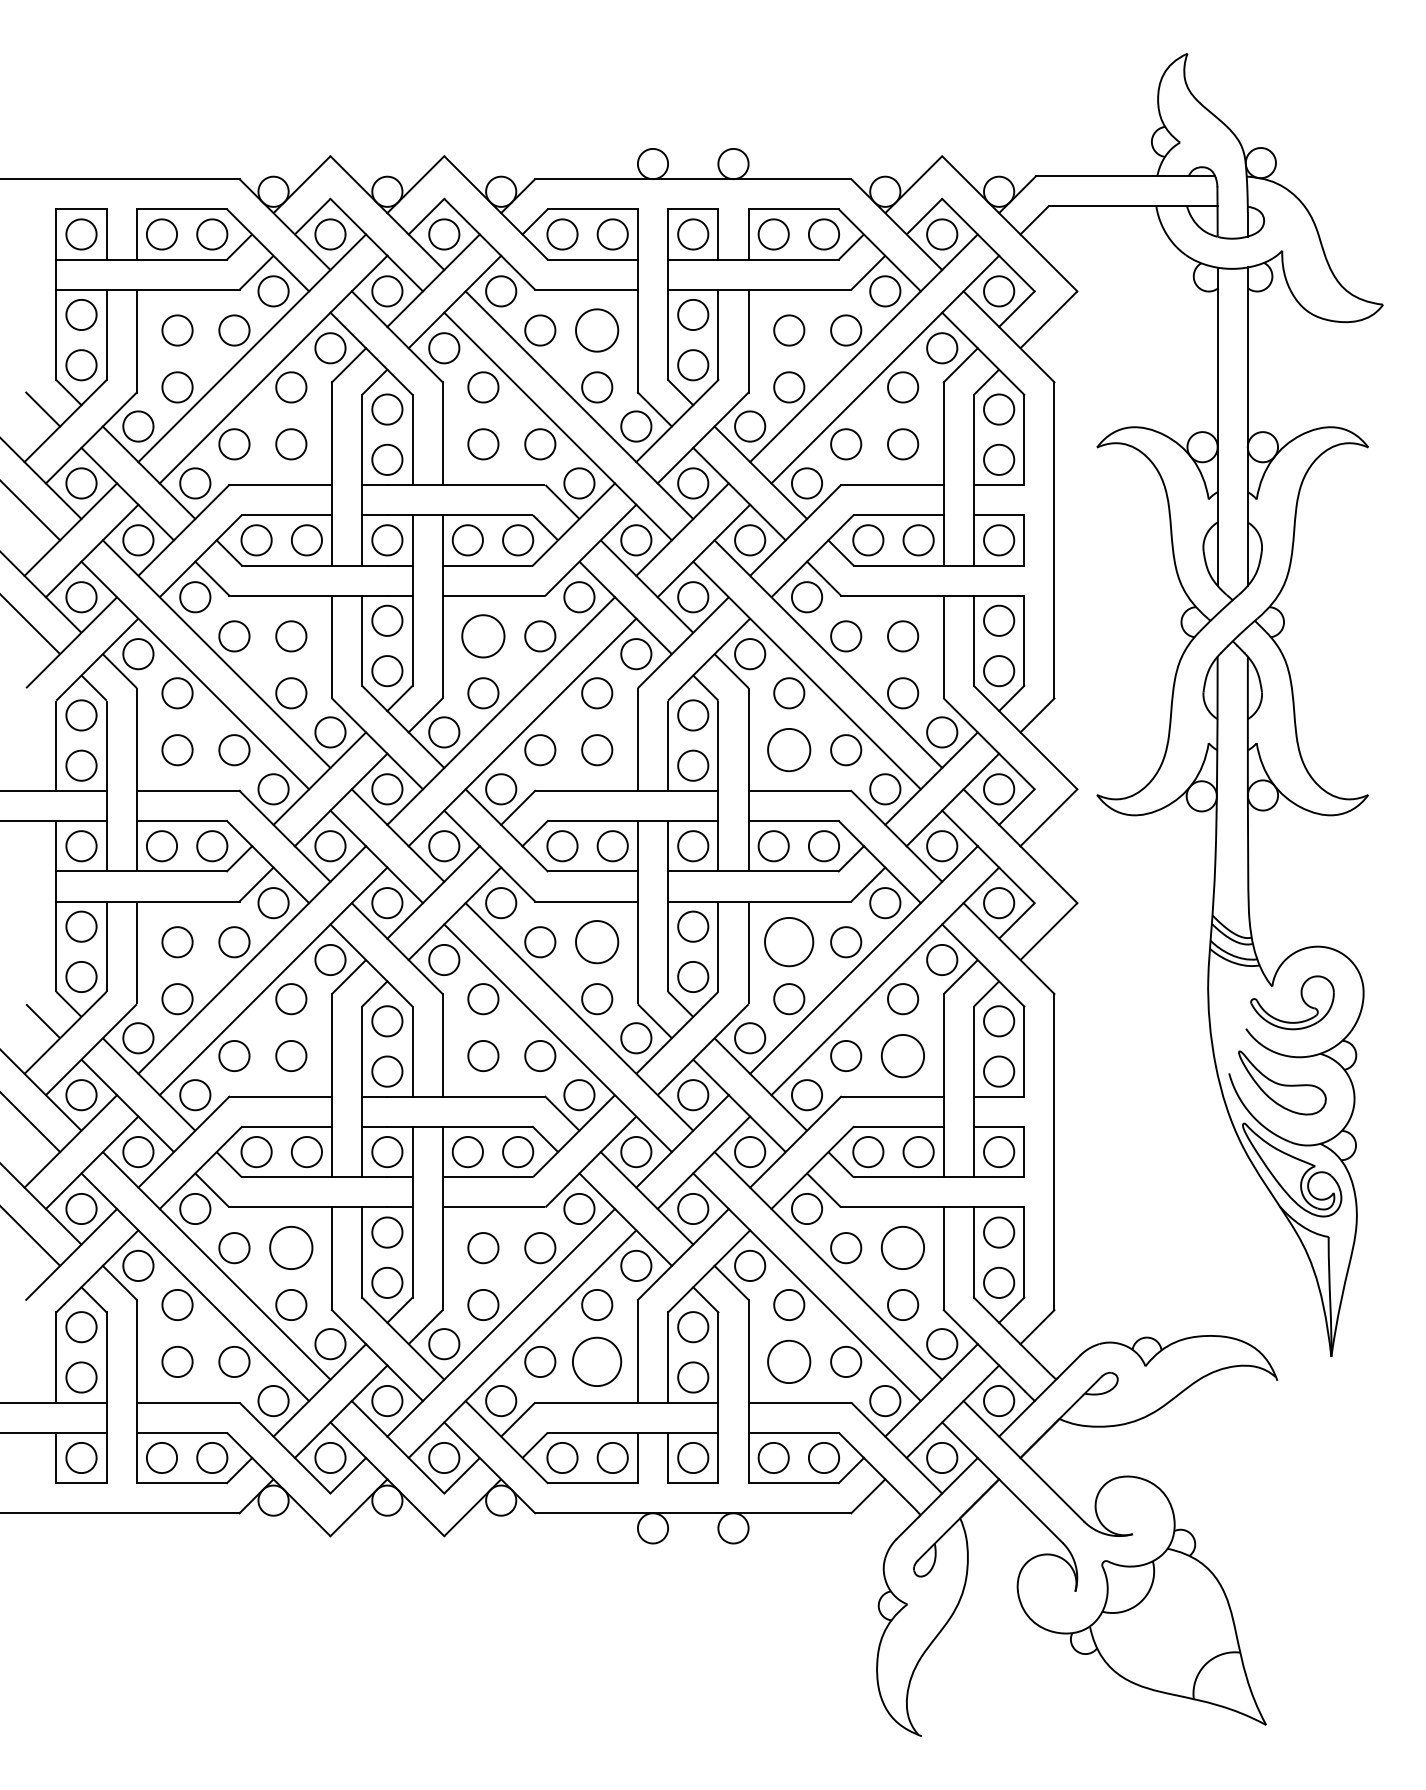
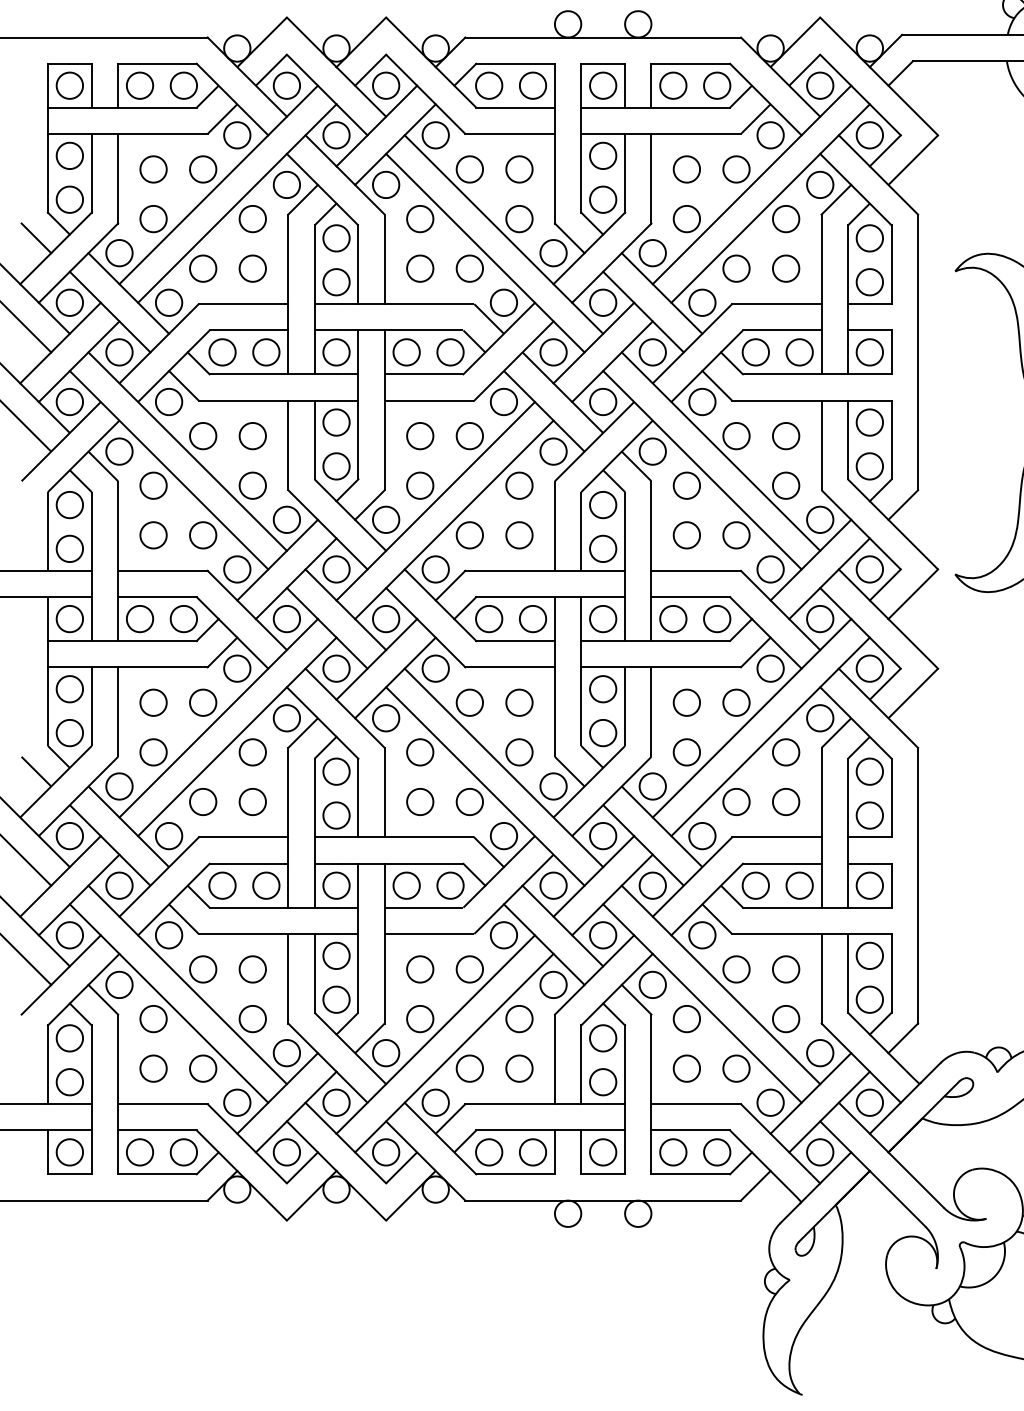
part: (597, 330) -> (519, 169), size x0.71
part: (483, 636) -> (420, 436), size x0.71
part: (789, 750) -> (687, 535), size x0.71
part: (597, 942) -> (519, 702), size x0.71
part: (789, 942) -> (687, 702), size x0.62
part: (903, 1055) -> (786, 801), size x0.71
part: (291, 1248) -> (252, 969), size x0.71
part: (903, 1248) -> (786, 969), size x0.71
part: (597, 1361) -> (519, 1068), size x0.62
part: (789, 1361) -> (687, 1068), size x0.71

